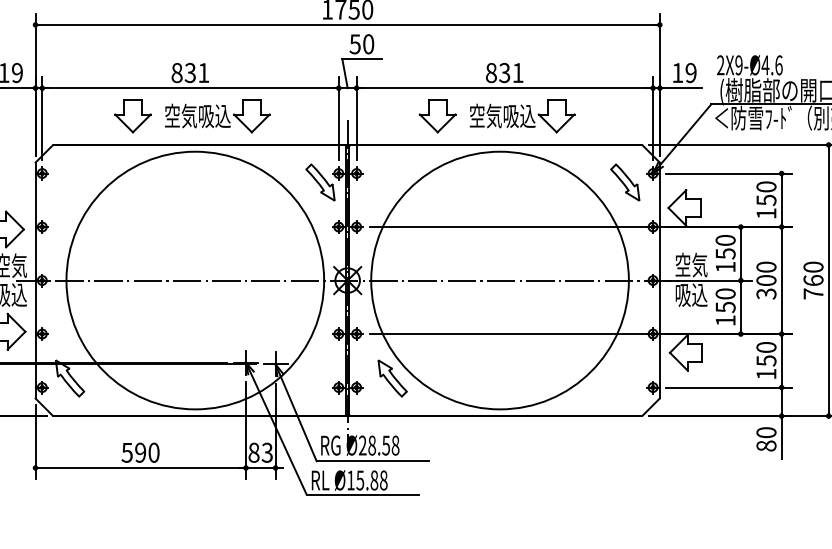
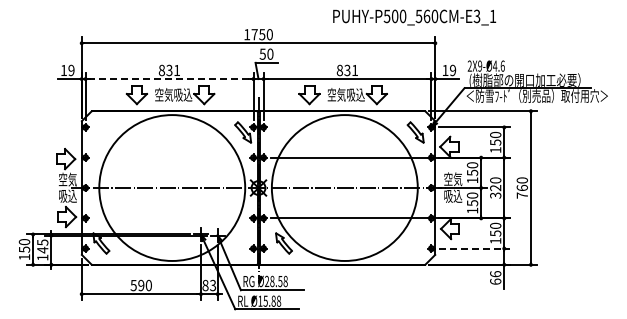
line: (190, 88) -> (169, 79), solid -> dashed
text: (766, 281) -> (495, 188), 300 -> 320
line: (729, 387) -> (474, 248), solid -> dashed
text: (766, 438) -> (495, 277), 80 -> 66

